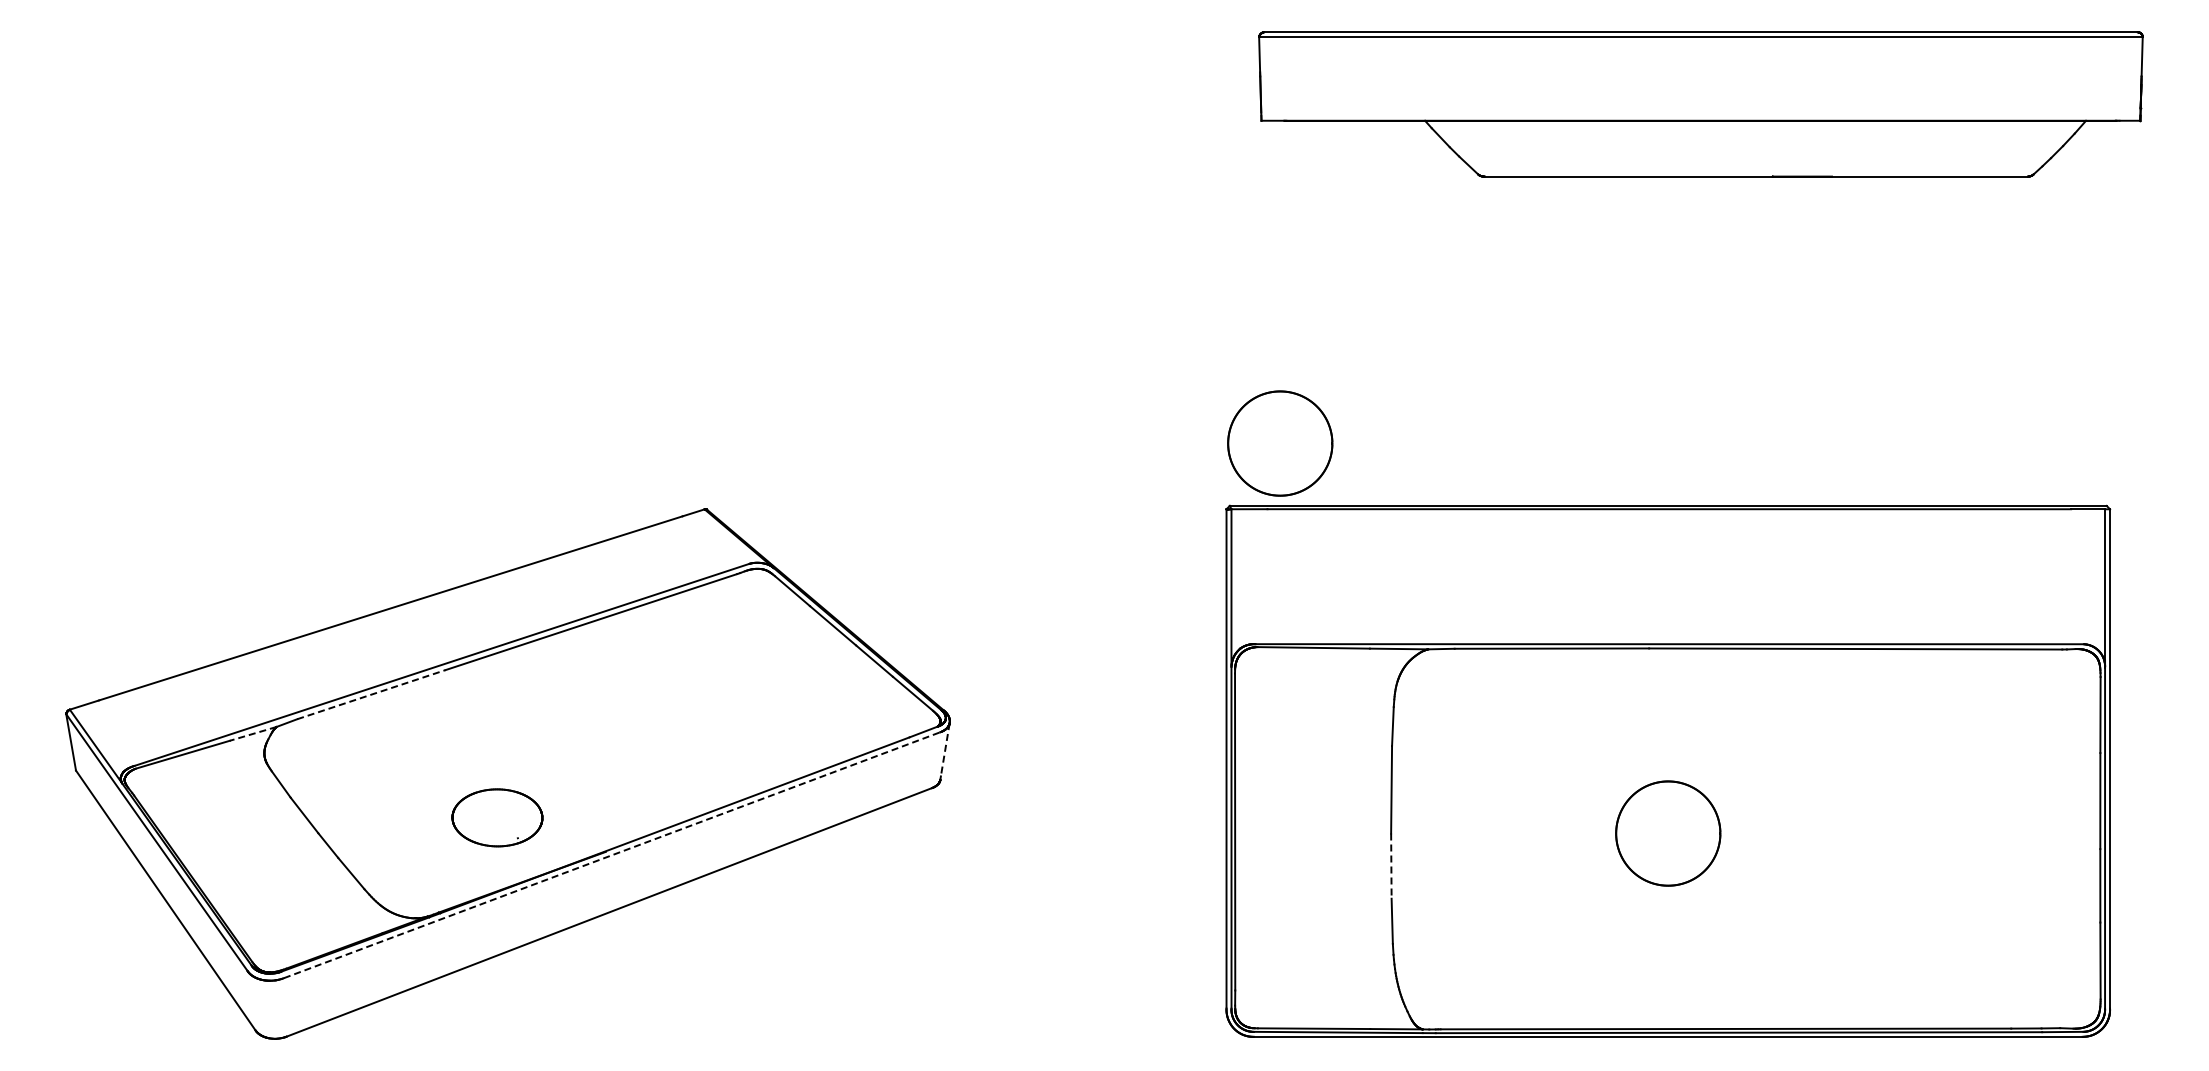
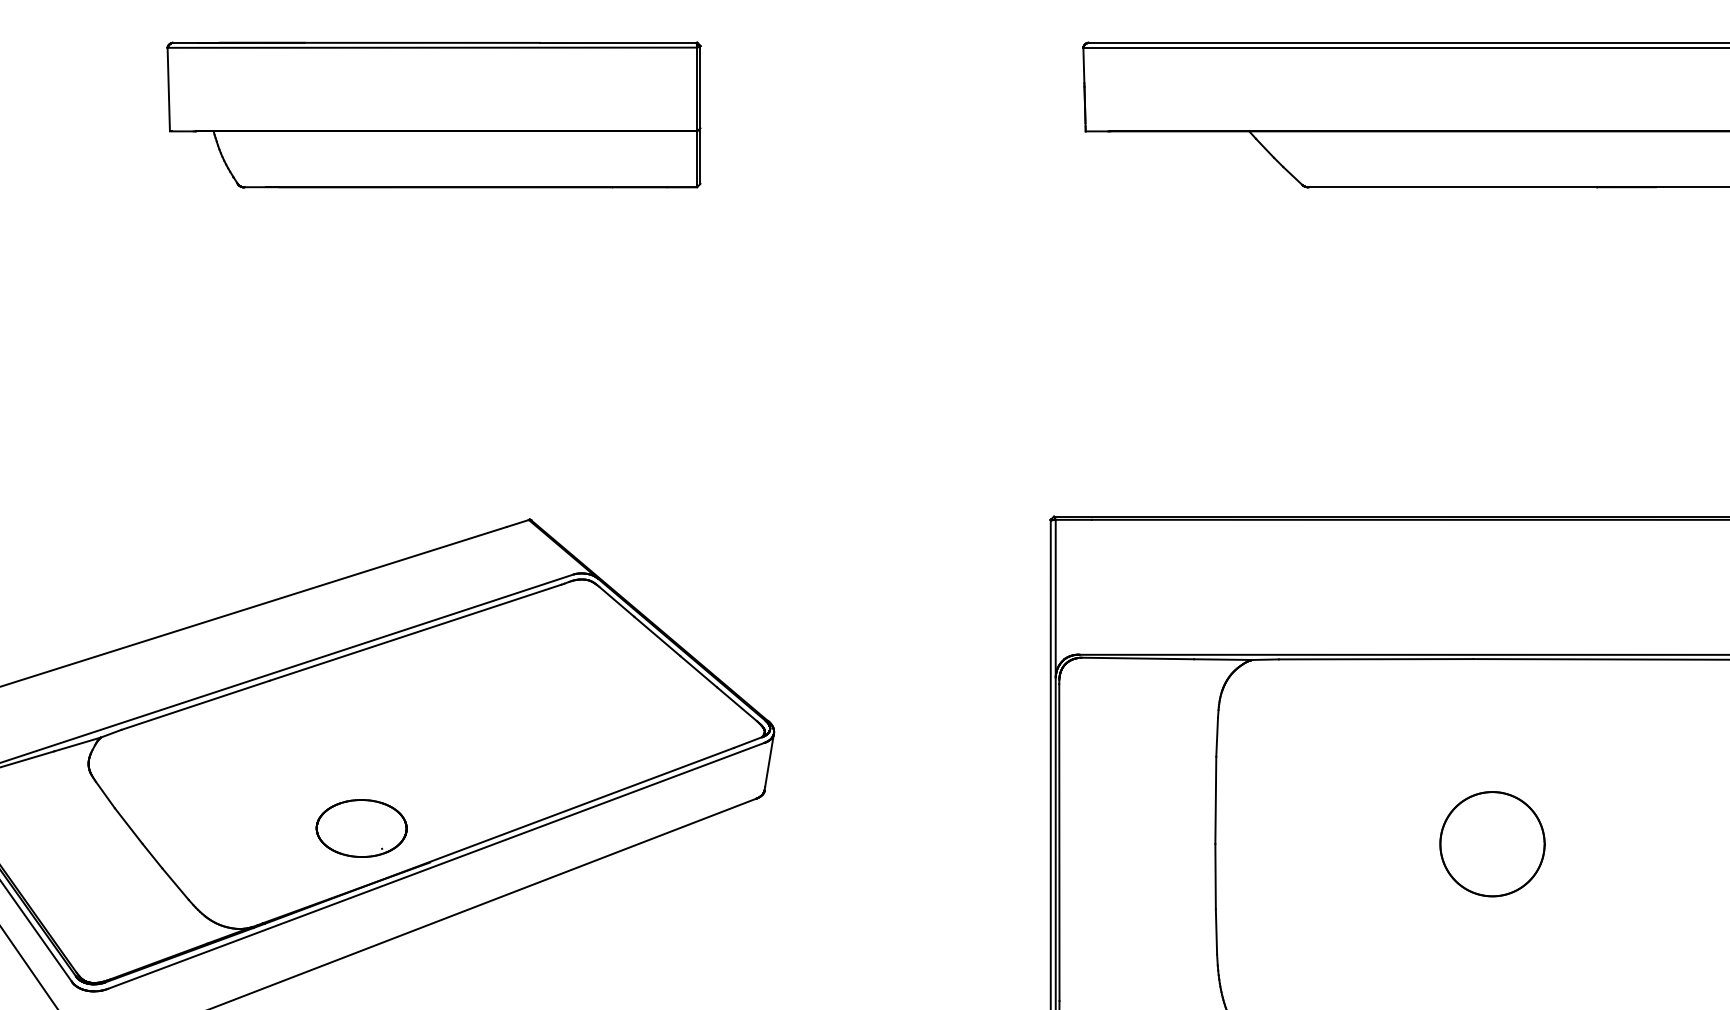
part: (609, 104) -> (433, 115), added
part: (1280, 443) -> (1104, 454), removed
line: (371, 694) -> (195, 705), dashed -> solid
line: (252, 734) -> (76, 745), dashed -> solid
line: (945, 749) -> (769, 760), dashed -> solid
part: (497, 817) -> (361, 828), moved
line: (612, 855) -> (436, 866), dashed -> solid
line: (1391, 866) -> (1215, 877), dashed -> solid

